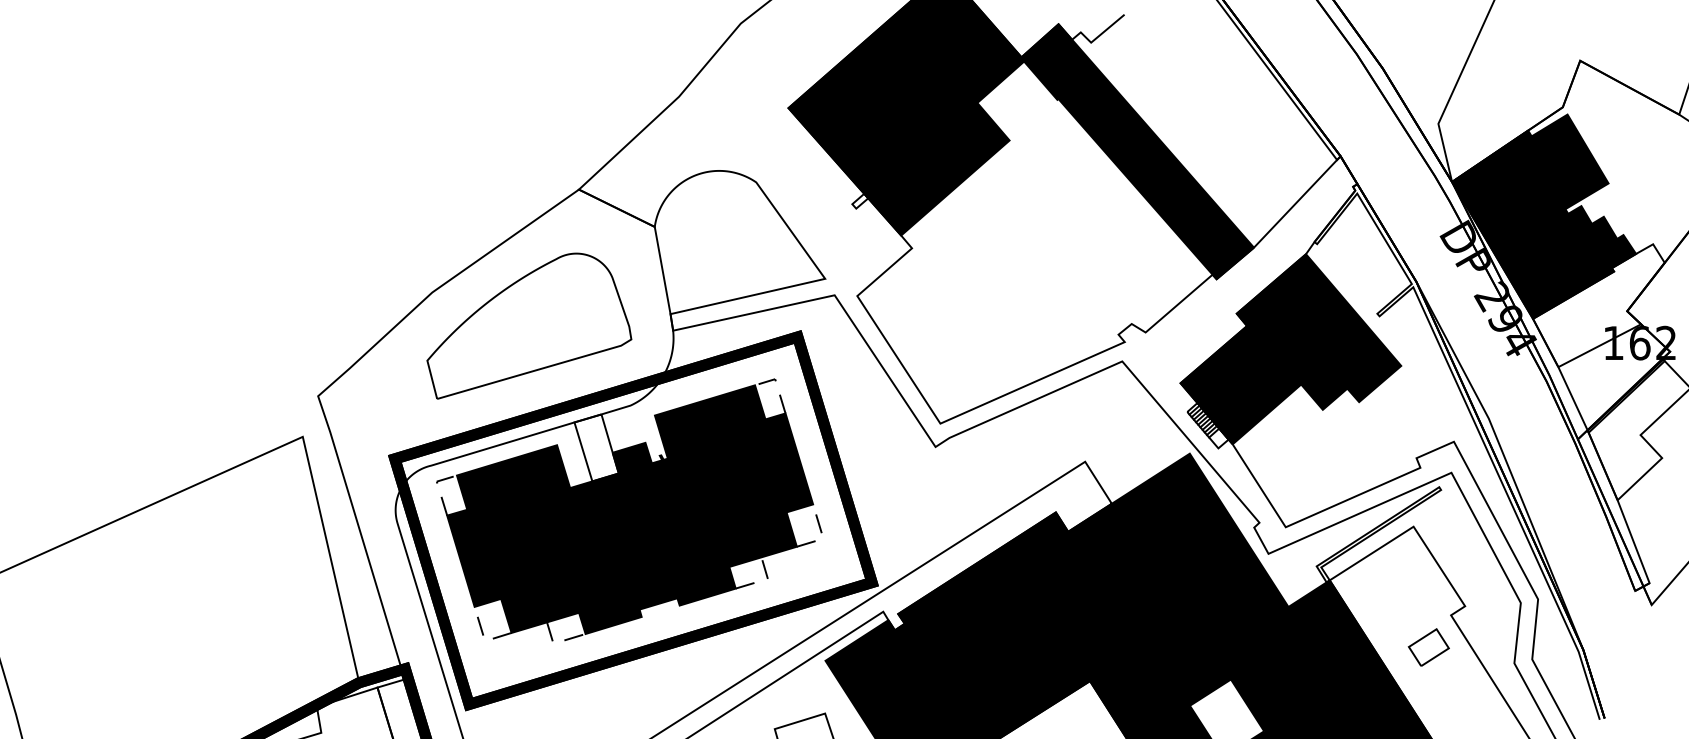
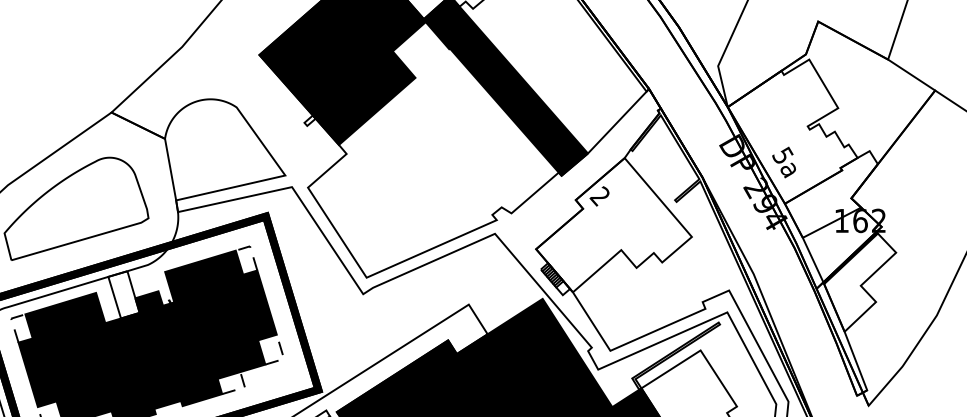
fill: (1544, 216) -> (793, 131), removed
fill: (1290, 349) -> (613, 225), removed

